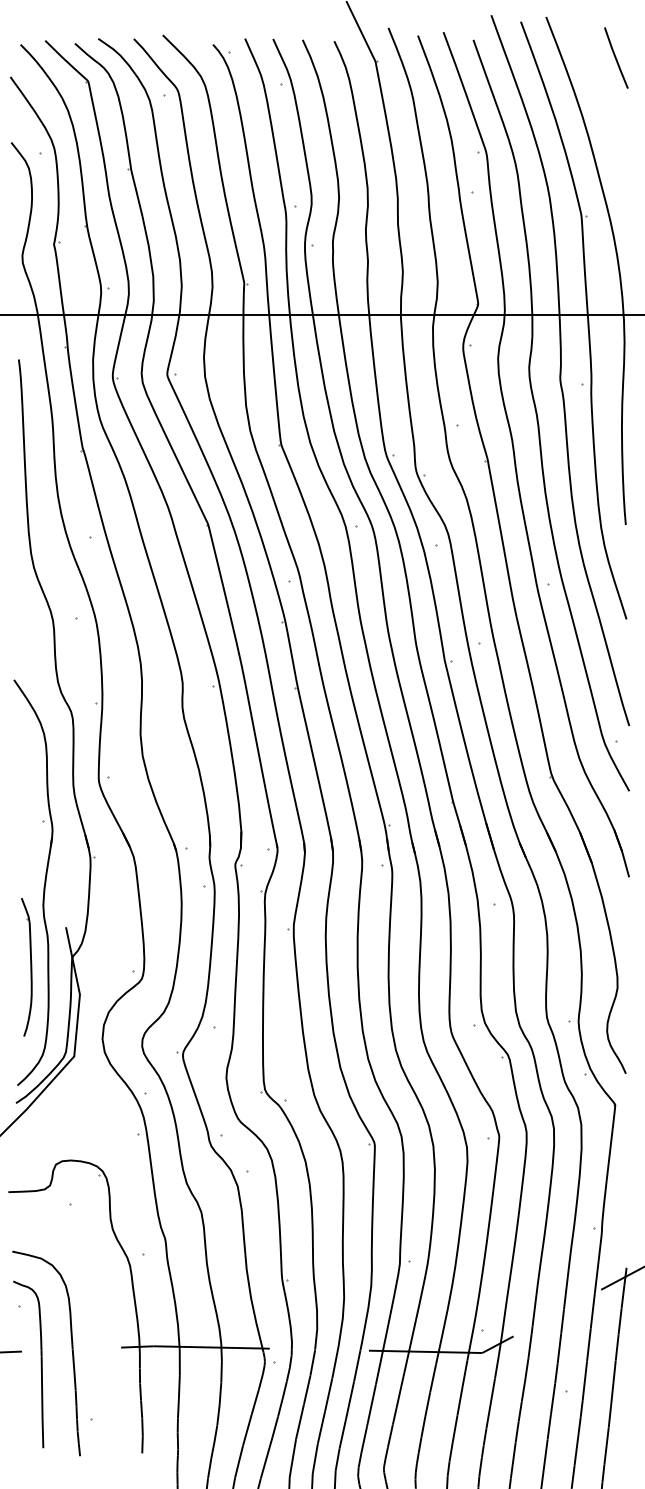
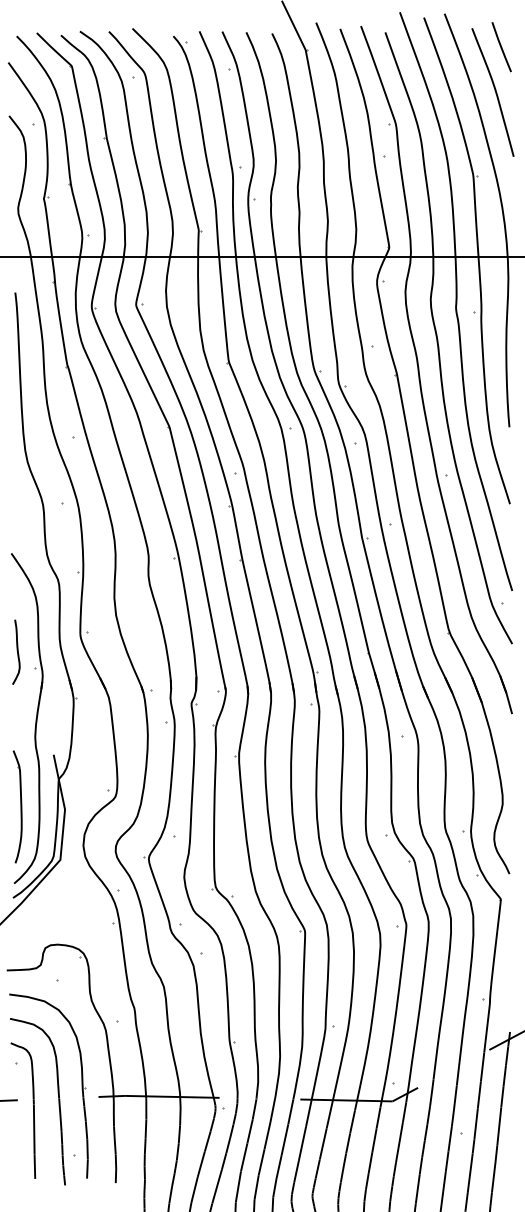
curve: (608, 113) -> (495, 92), added
curve: (21, 801) -> (17, 652), added
part: (26, 967) -> (17, 807), moved
part: (100, 1333) -> (81, 1085), added

